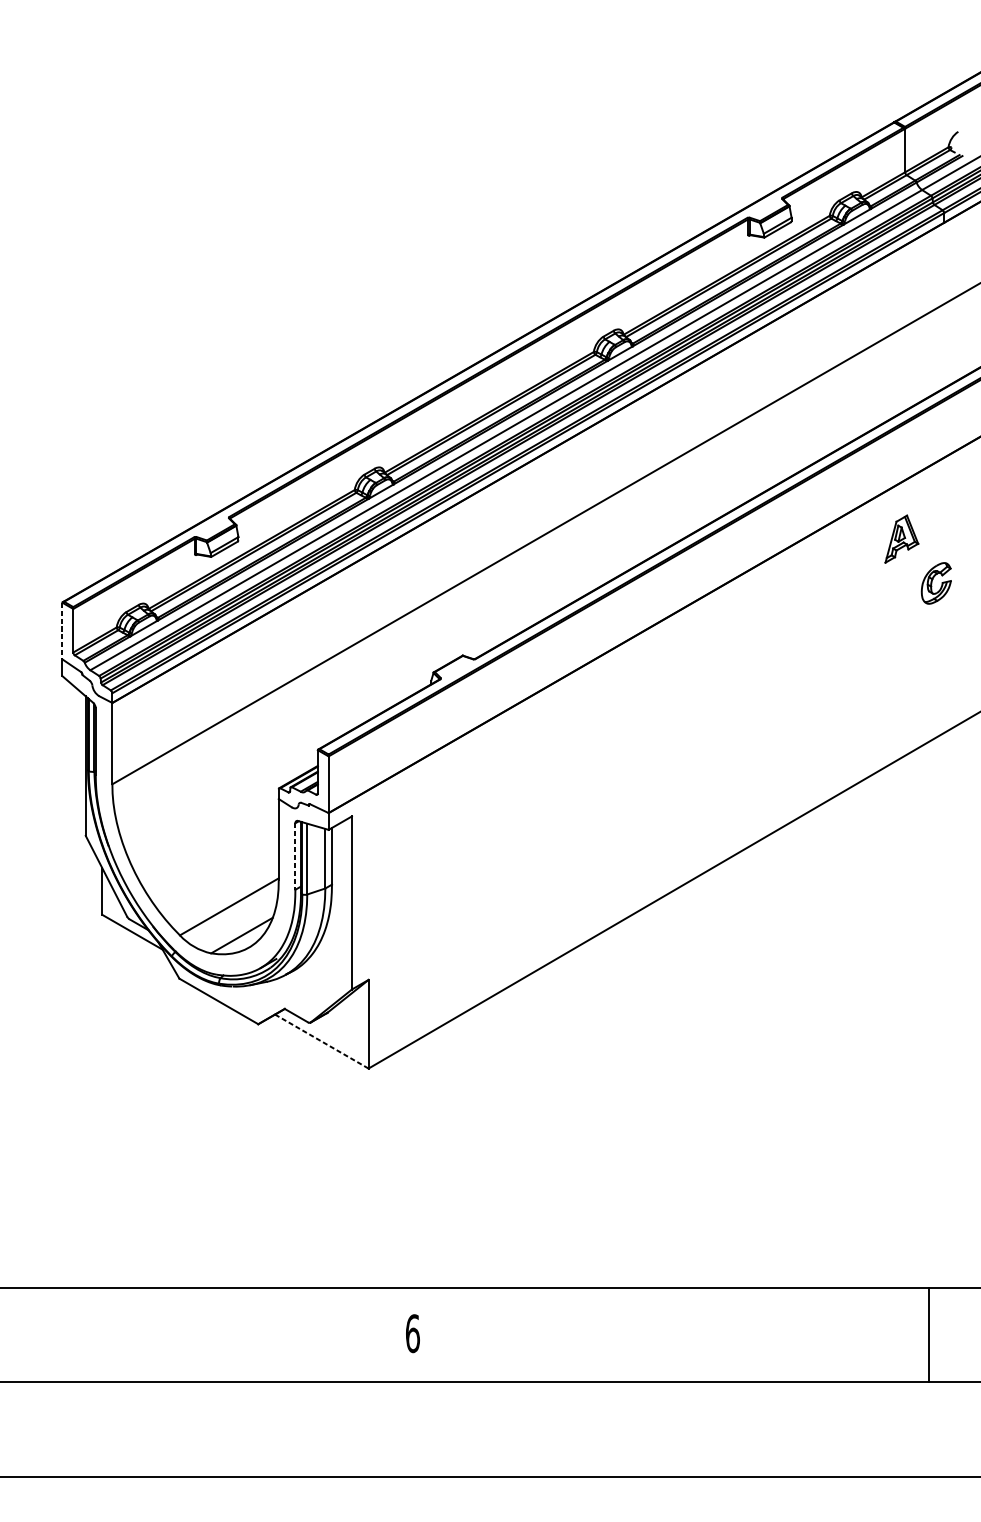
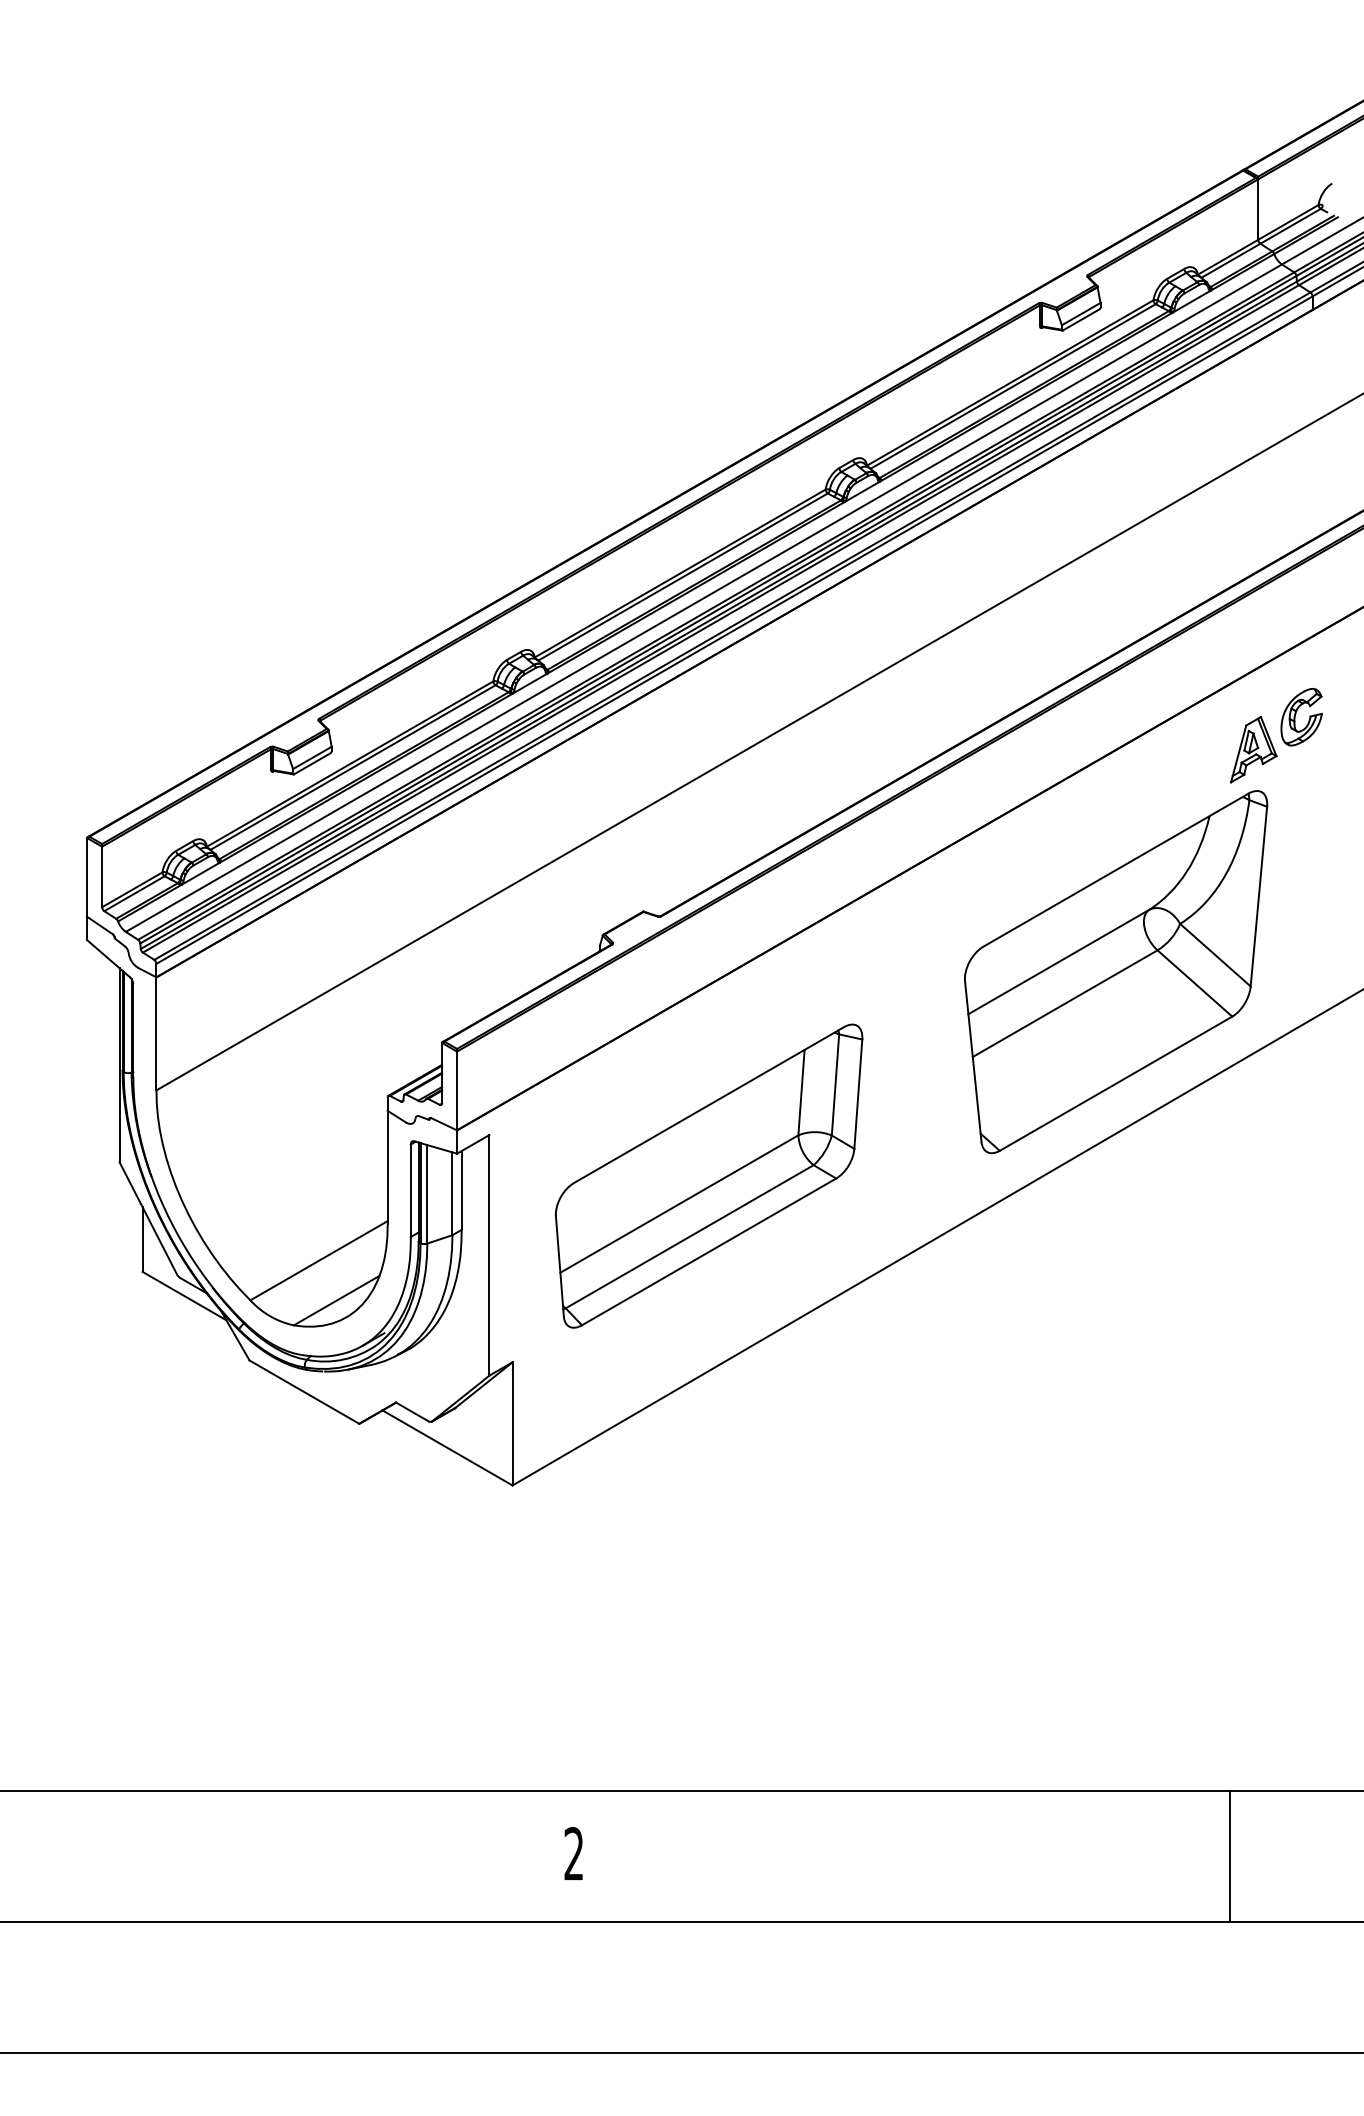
part: (936, 583) -> (1301, 717), moved
line: (62, 631) -> (87, 877), dashed -> solid
part: (803, 699) -> (1116, 972), added
part: (510, 845) -> (709, 1175), added
line: (295, 857) -> (410, 1191), dashed -> solid
line: (322, 1041) -> (448, 1448), dashed -> solid
text: (413, 1333) -> (574, 1853), 6 -> 2
line: (928, 1334) -> (1229, 1855), moved

